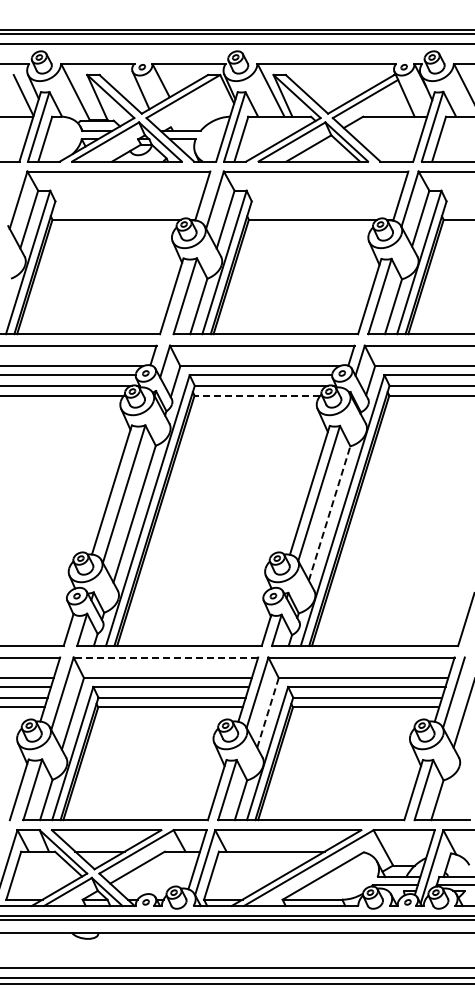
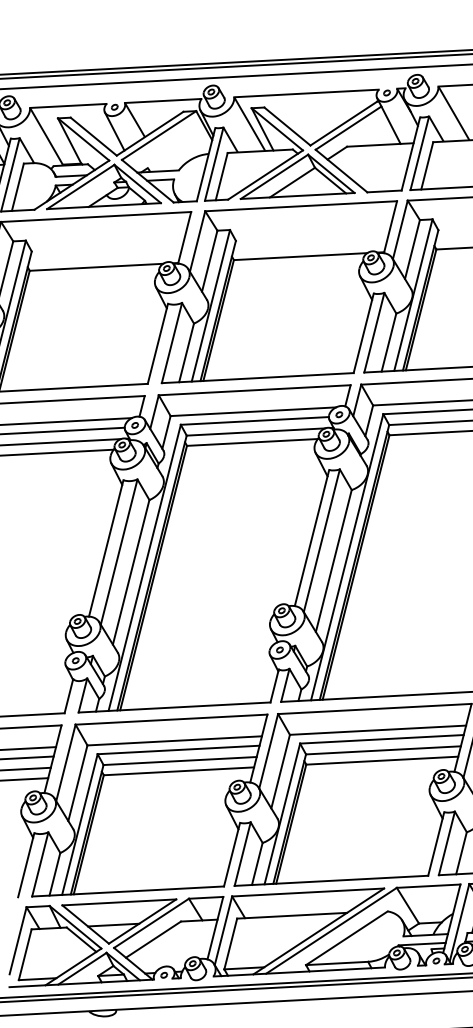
line: (257, 395) -> (252, 442), dashed -> solid
line: (329, 513) -> (333, 561), dashed -> solid
line: (165, 657) -> (171, 719), dashed -> solid
line: (268, 712) -> (281, 771), dashed -> solid

